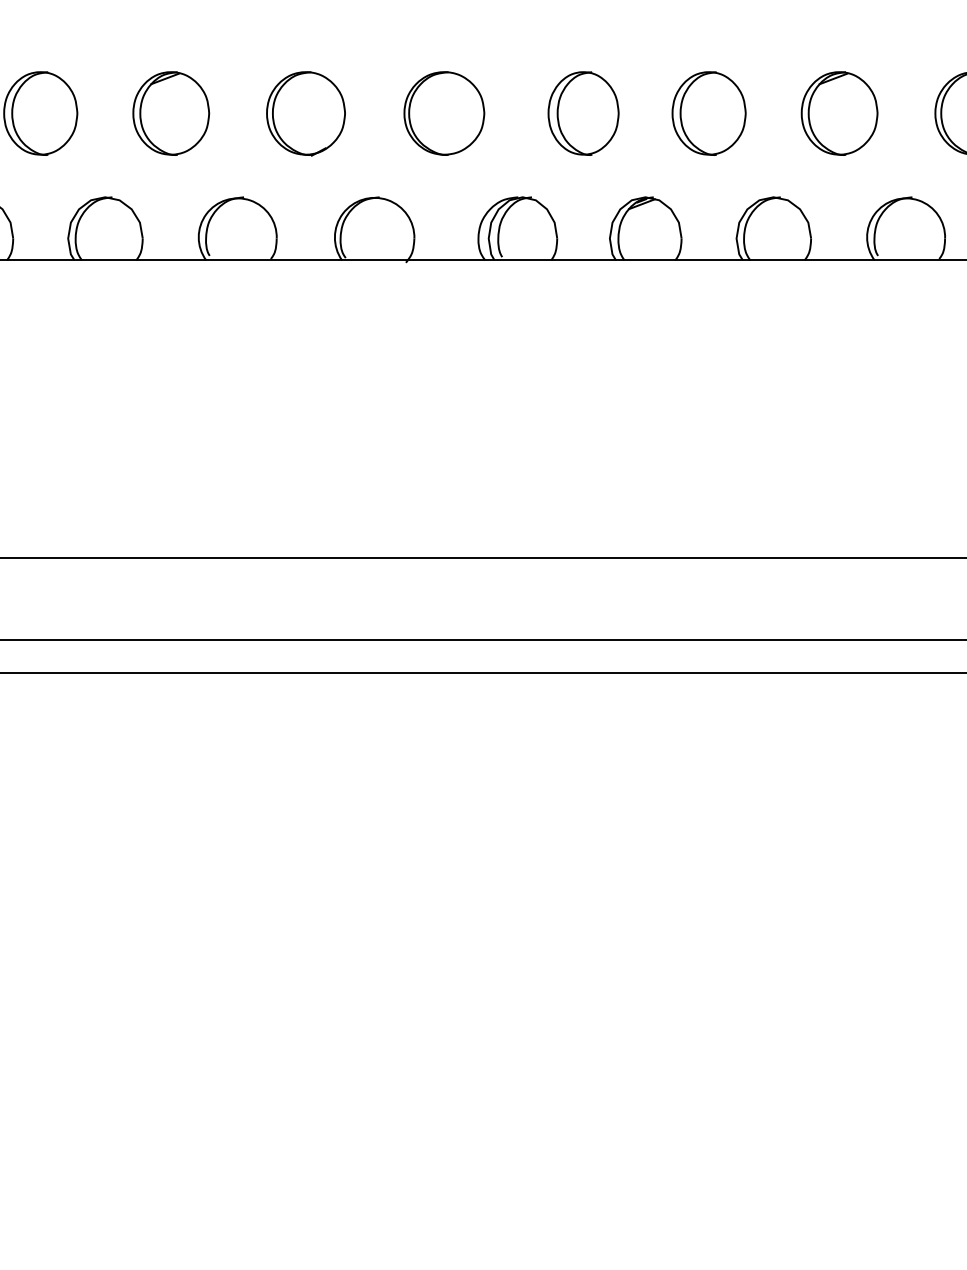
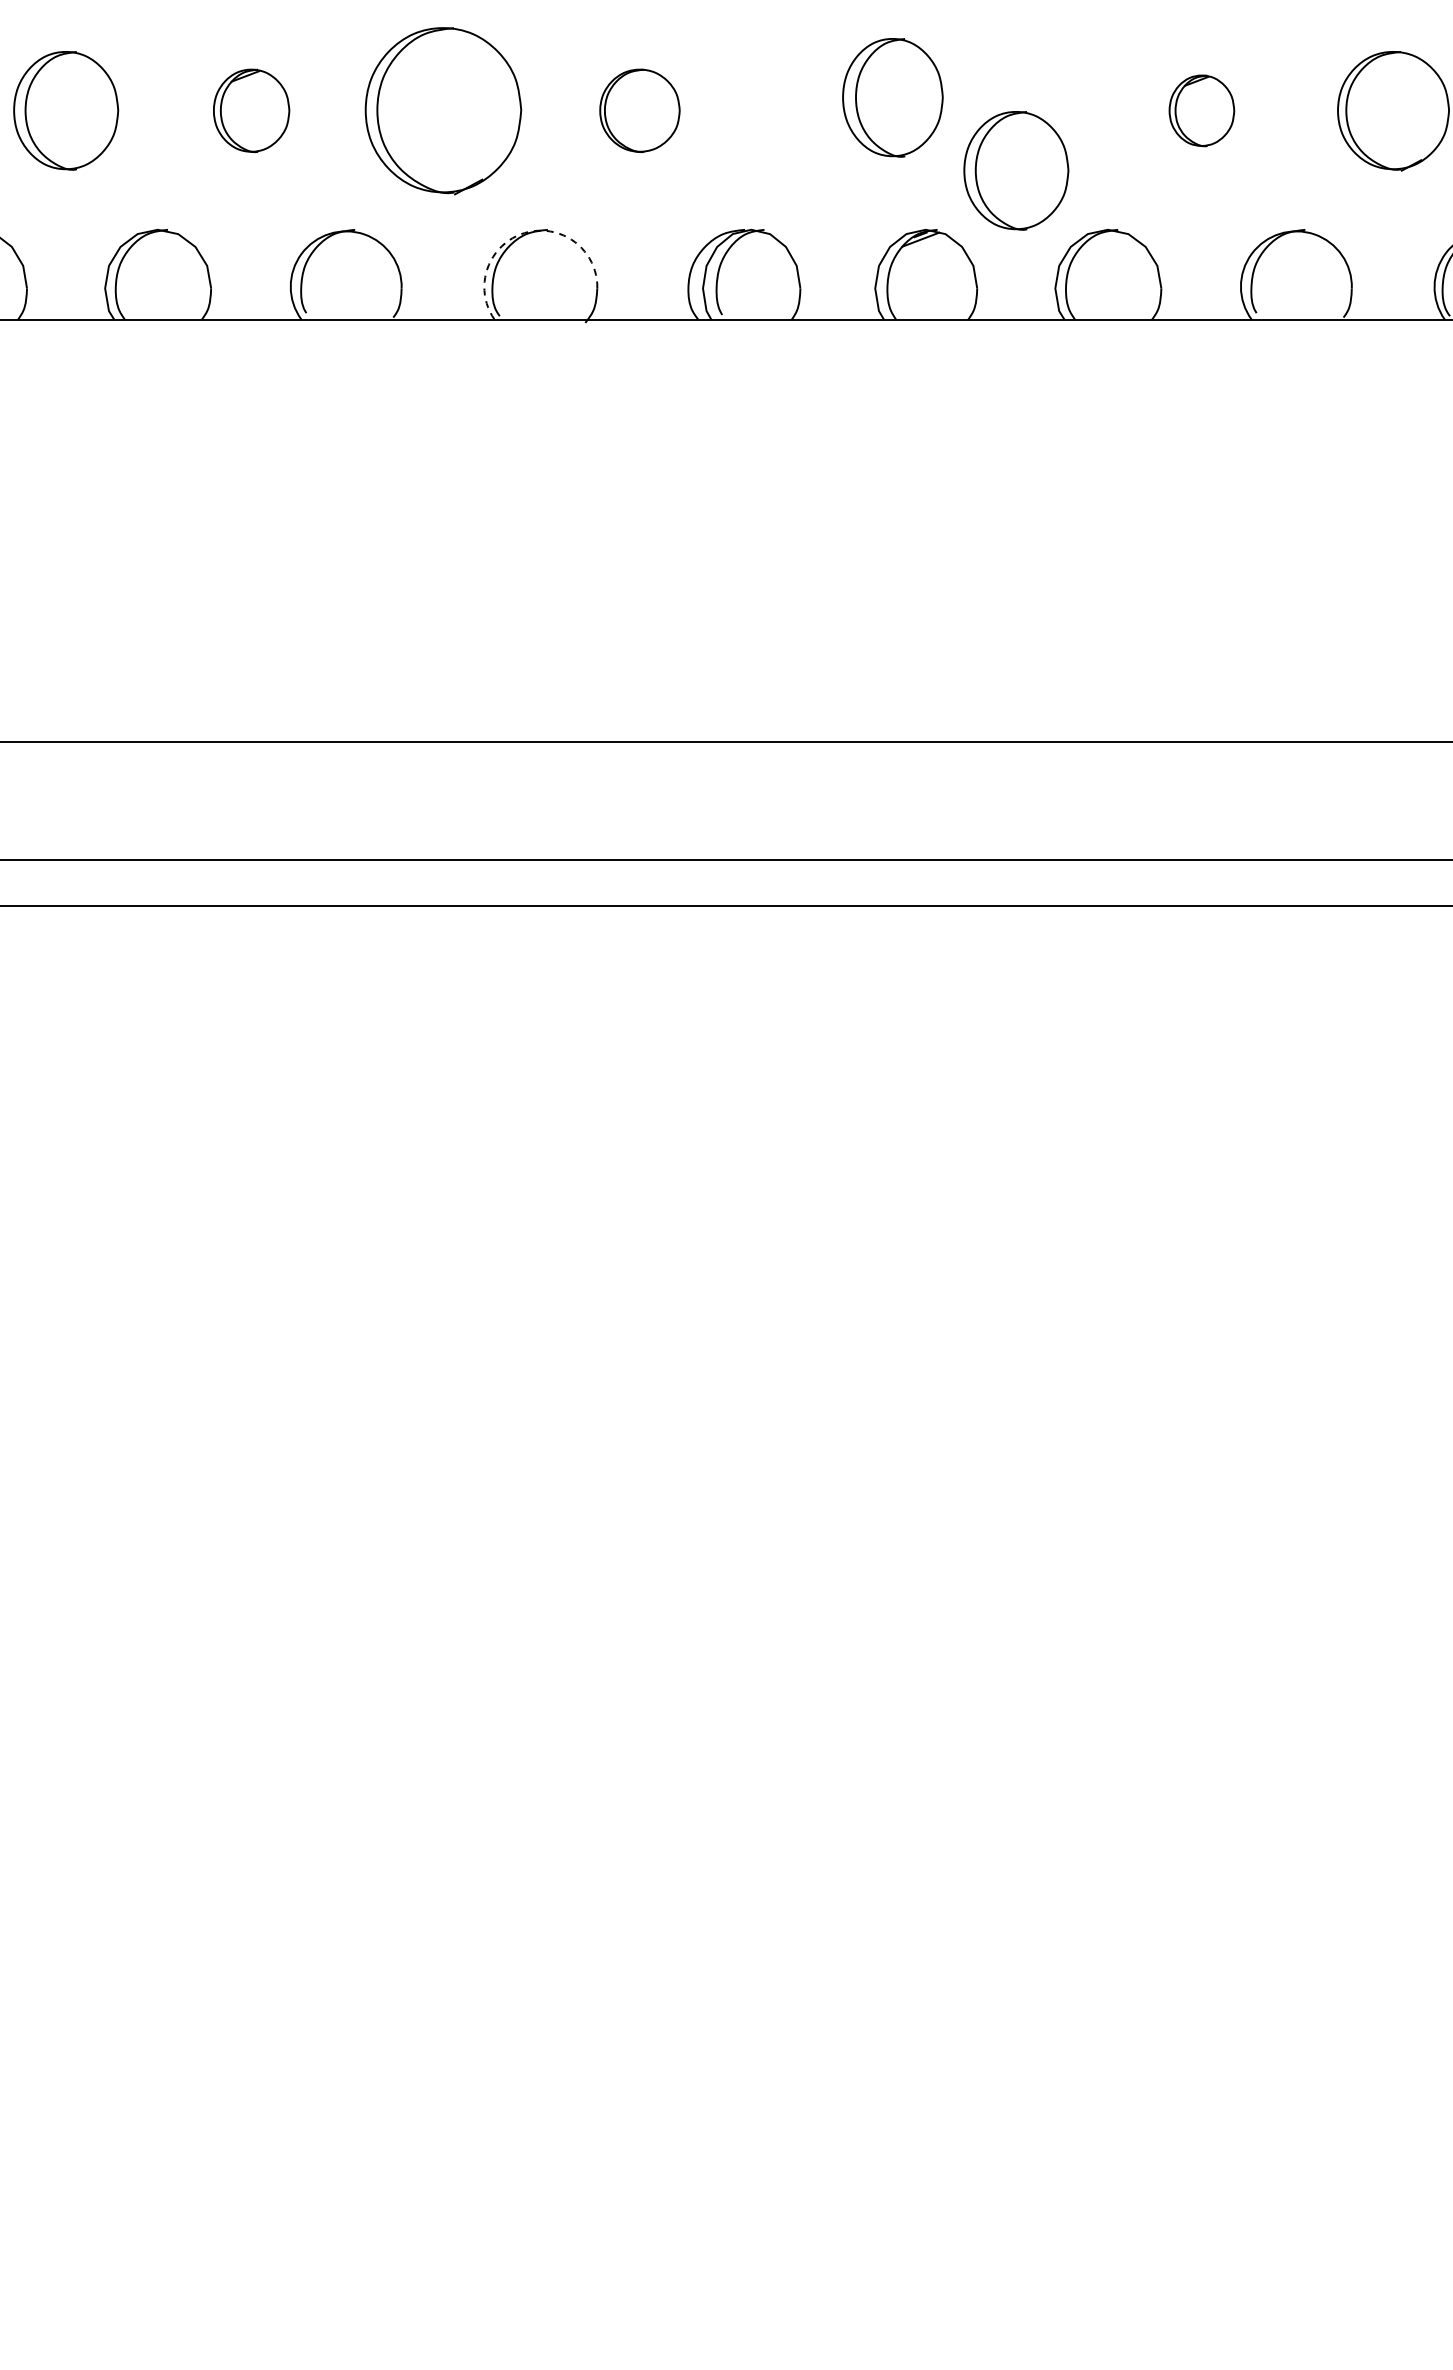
part: (171, 113) -> (251, 110), size x0.7
part: (444, 113) -> (639, 110), size x0.7
part: (583, 113) -> (892, 97), moved
part: (709, 113) -> (1016, 170), moved
part: (839, 113) -> (1201, 110), size x0.6
part: (305, 114) -> (442, 111), size x1.4
arc: (363, 199) -> (524, 233), solid -> dashed

